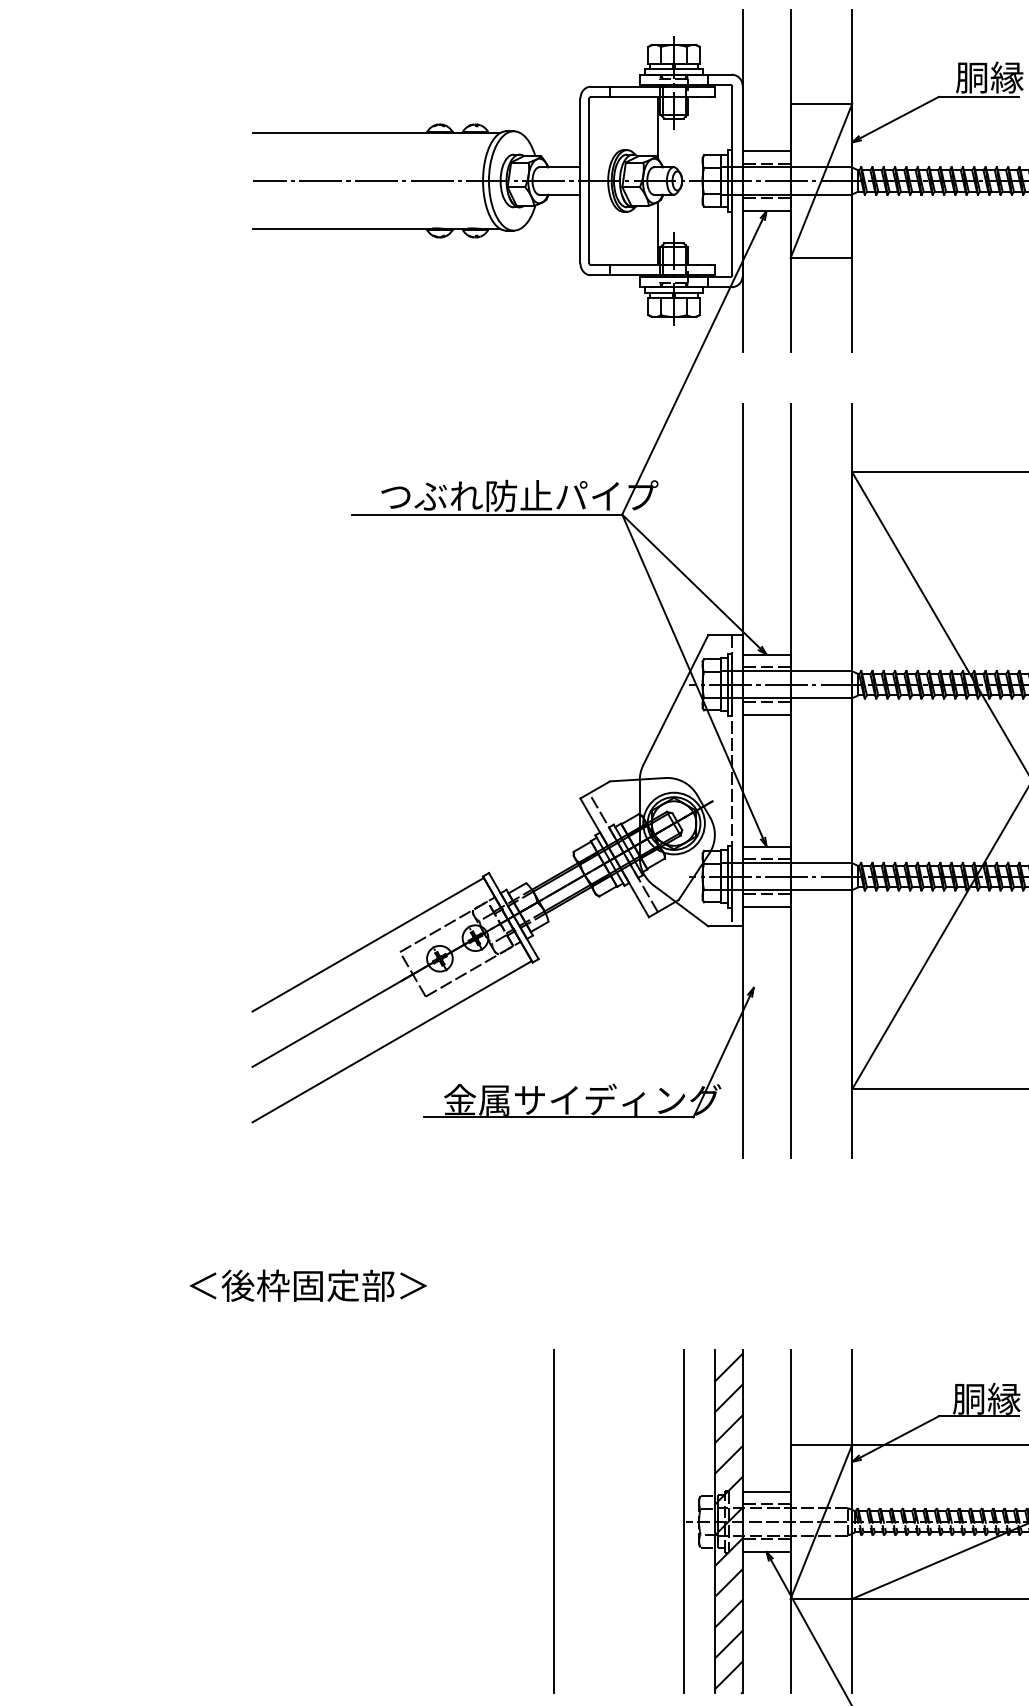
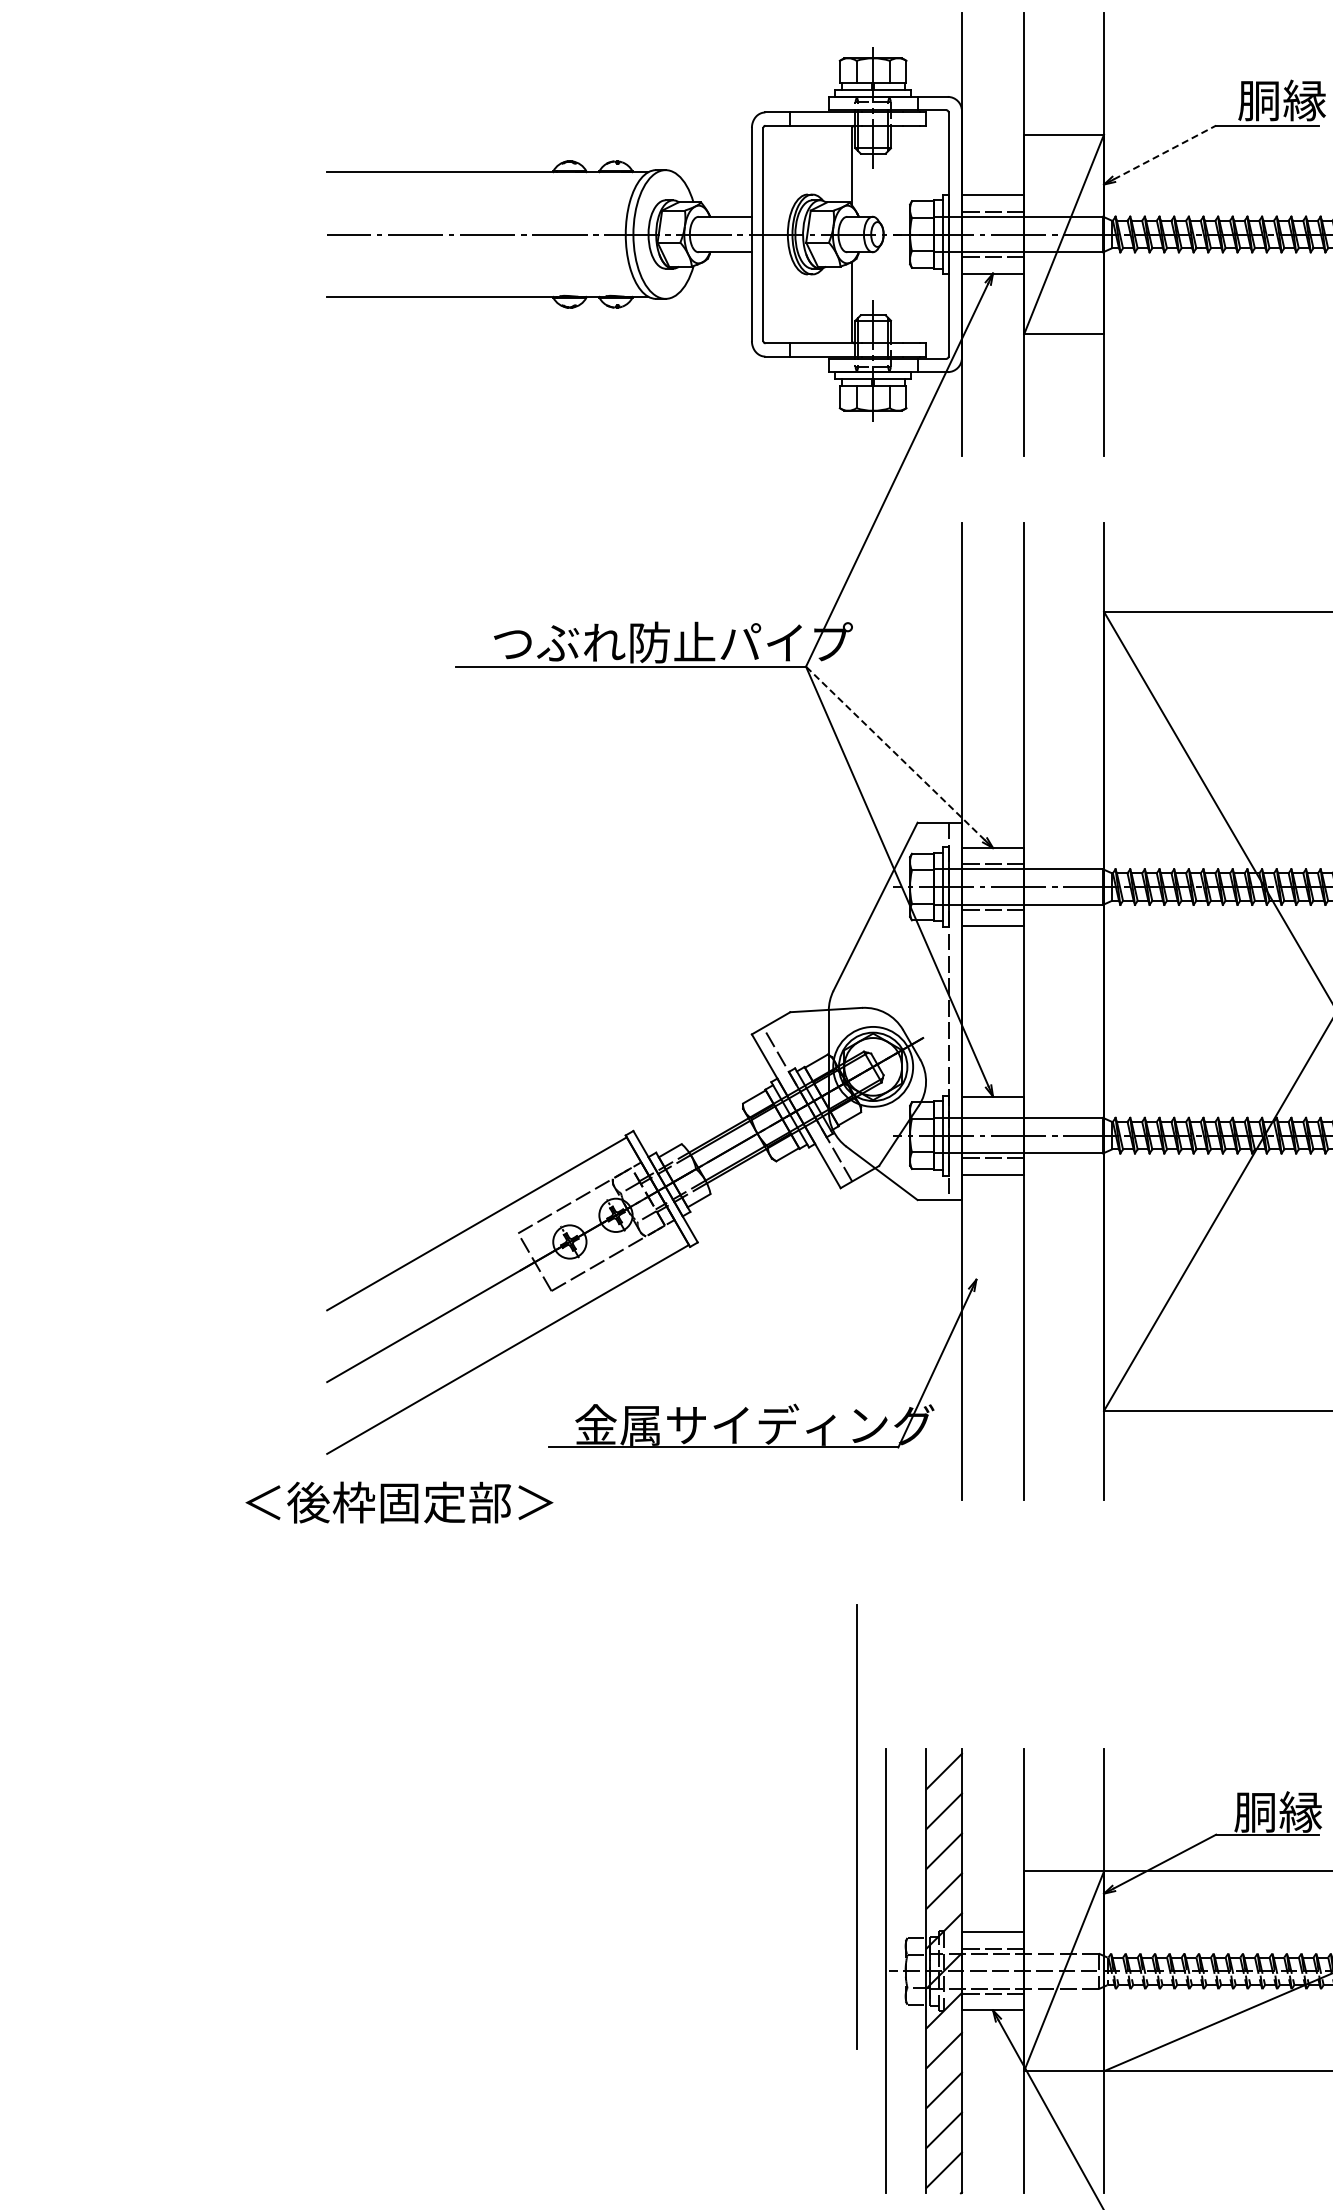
line: (899, 117) -> (1165, 152), solid -> dashed
line: (691, 581) -> (895, 753), solid -> dashed
line: (766, 859) -> (992, 1113), removed
text: (308, 1285) -> (399, 1502), moved
line: (553, 1521) -> (856, 1826), moved

